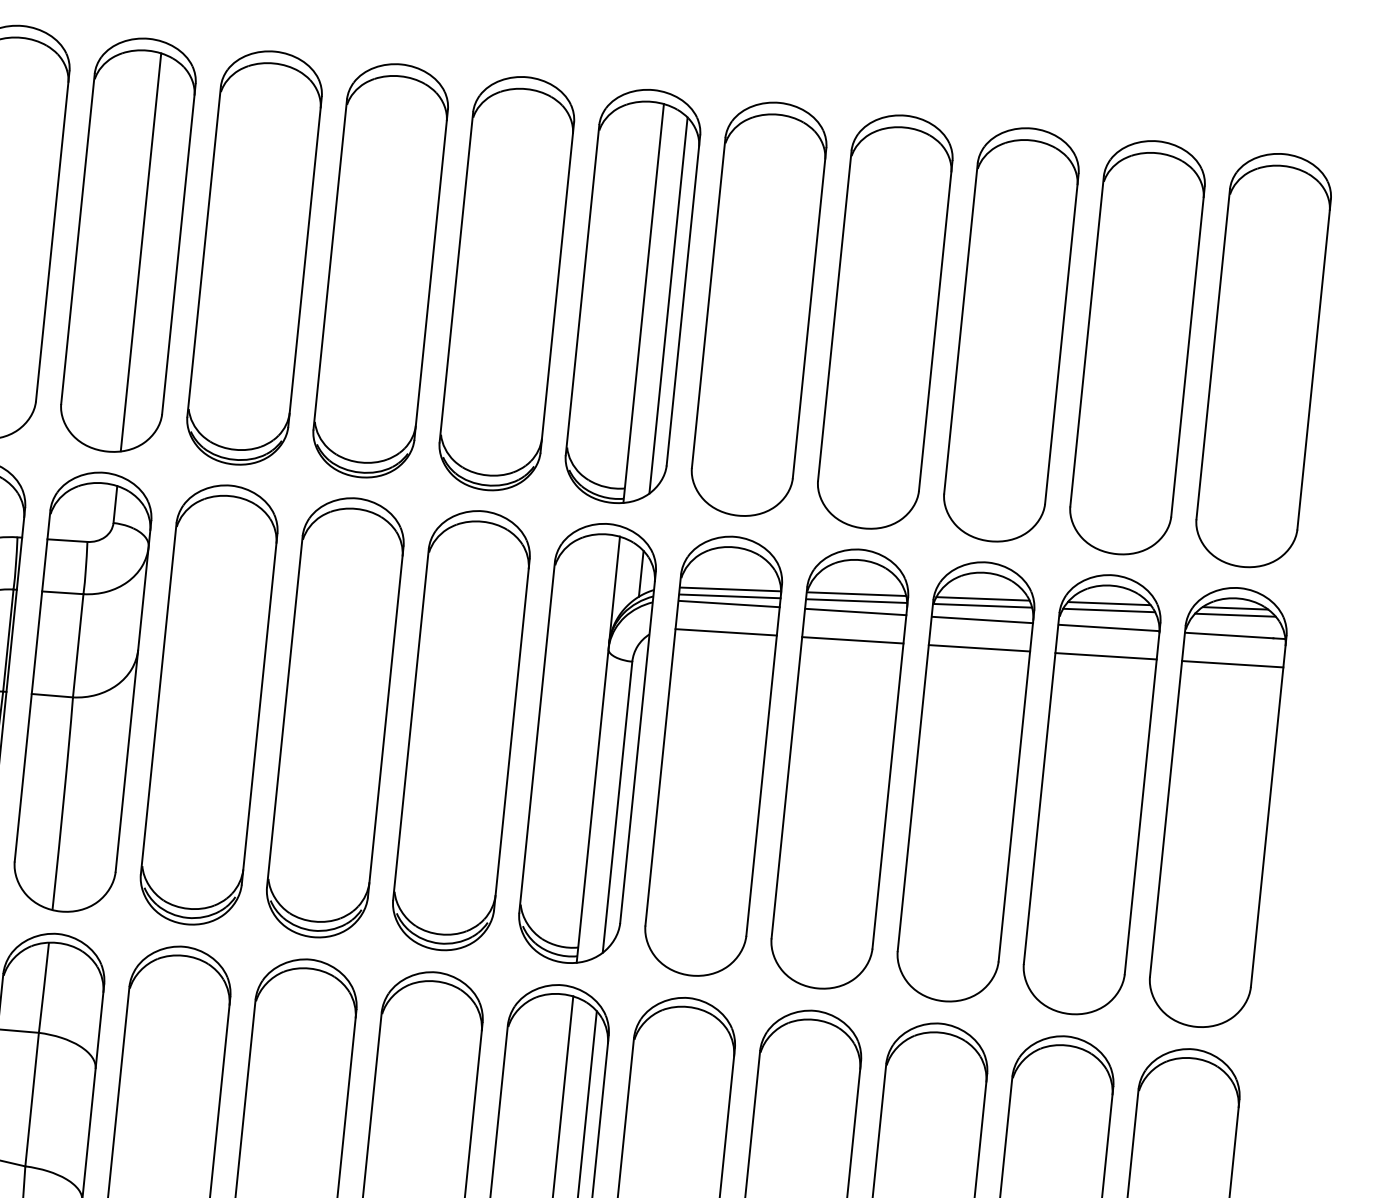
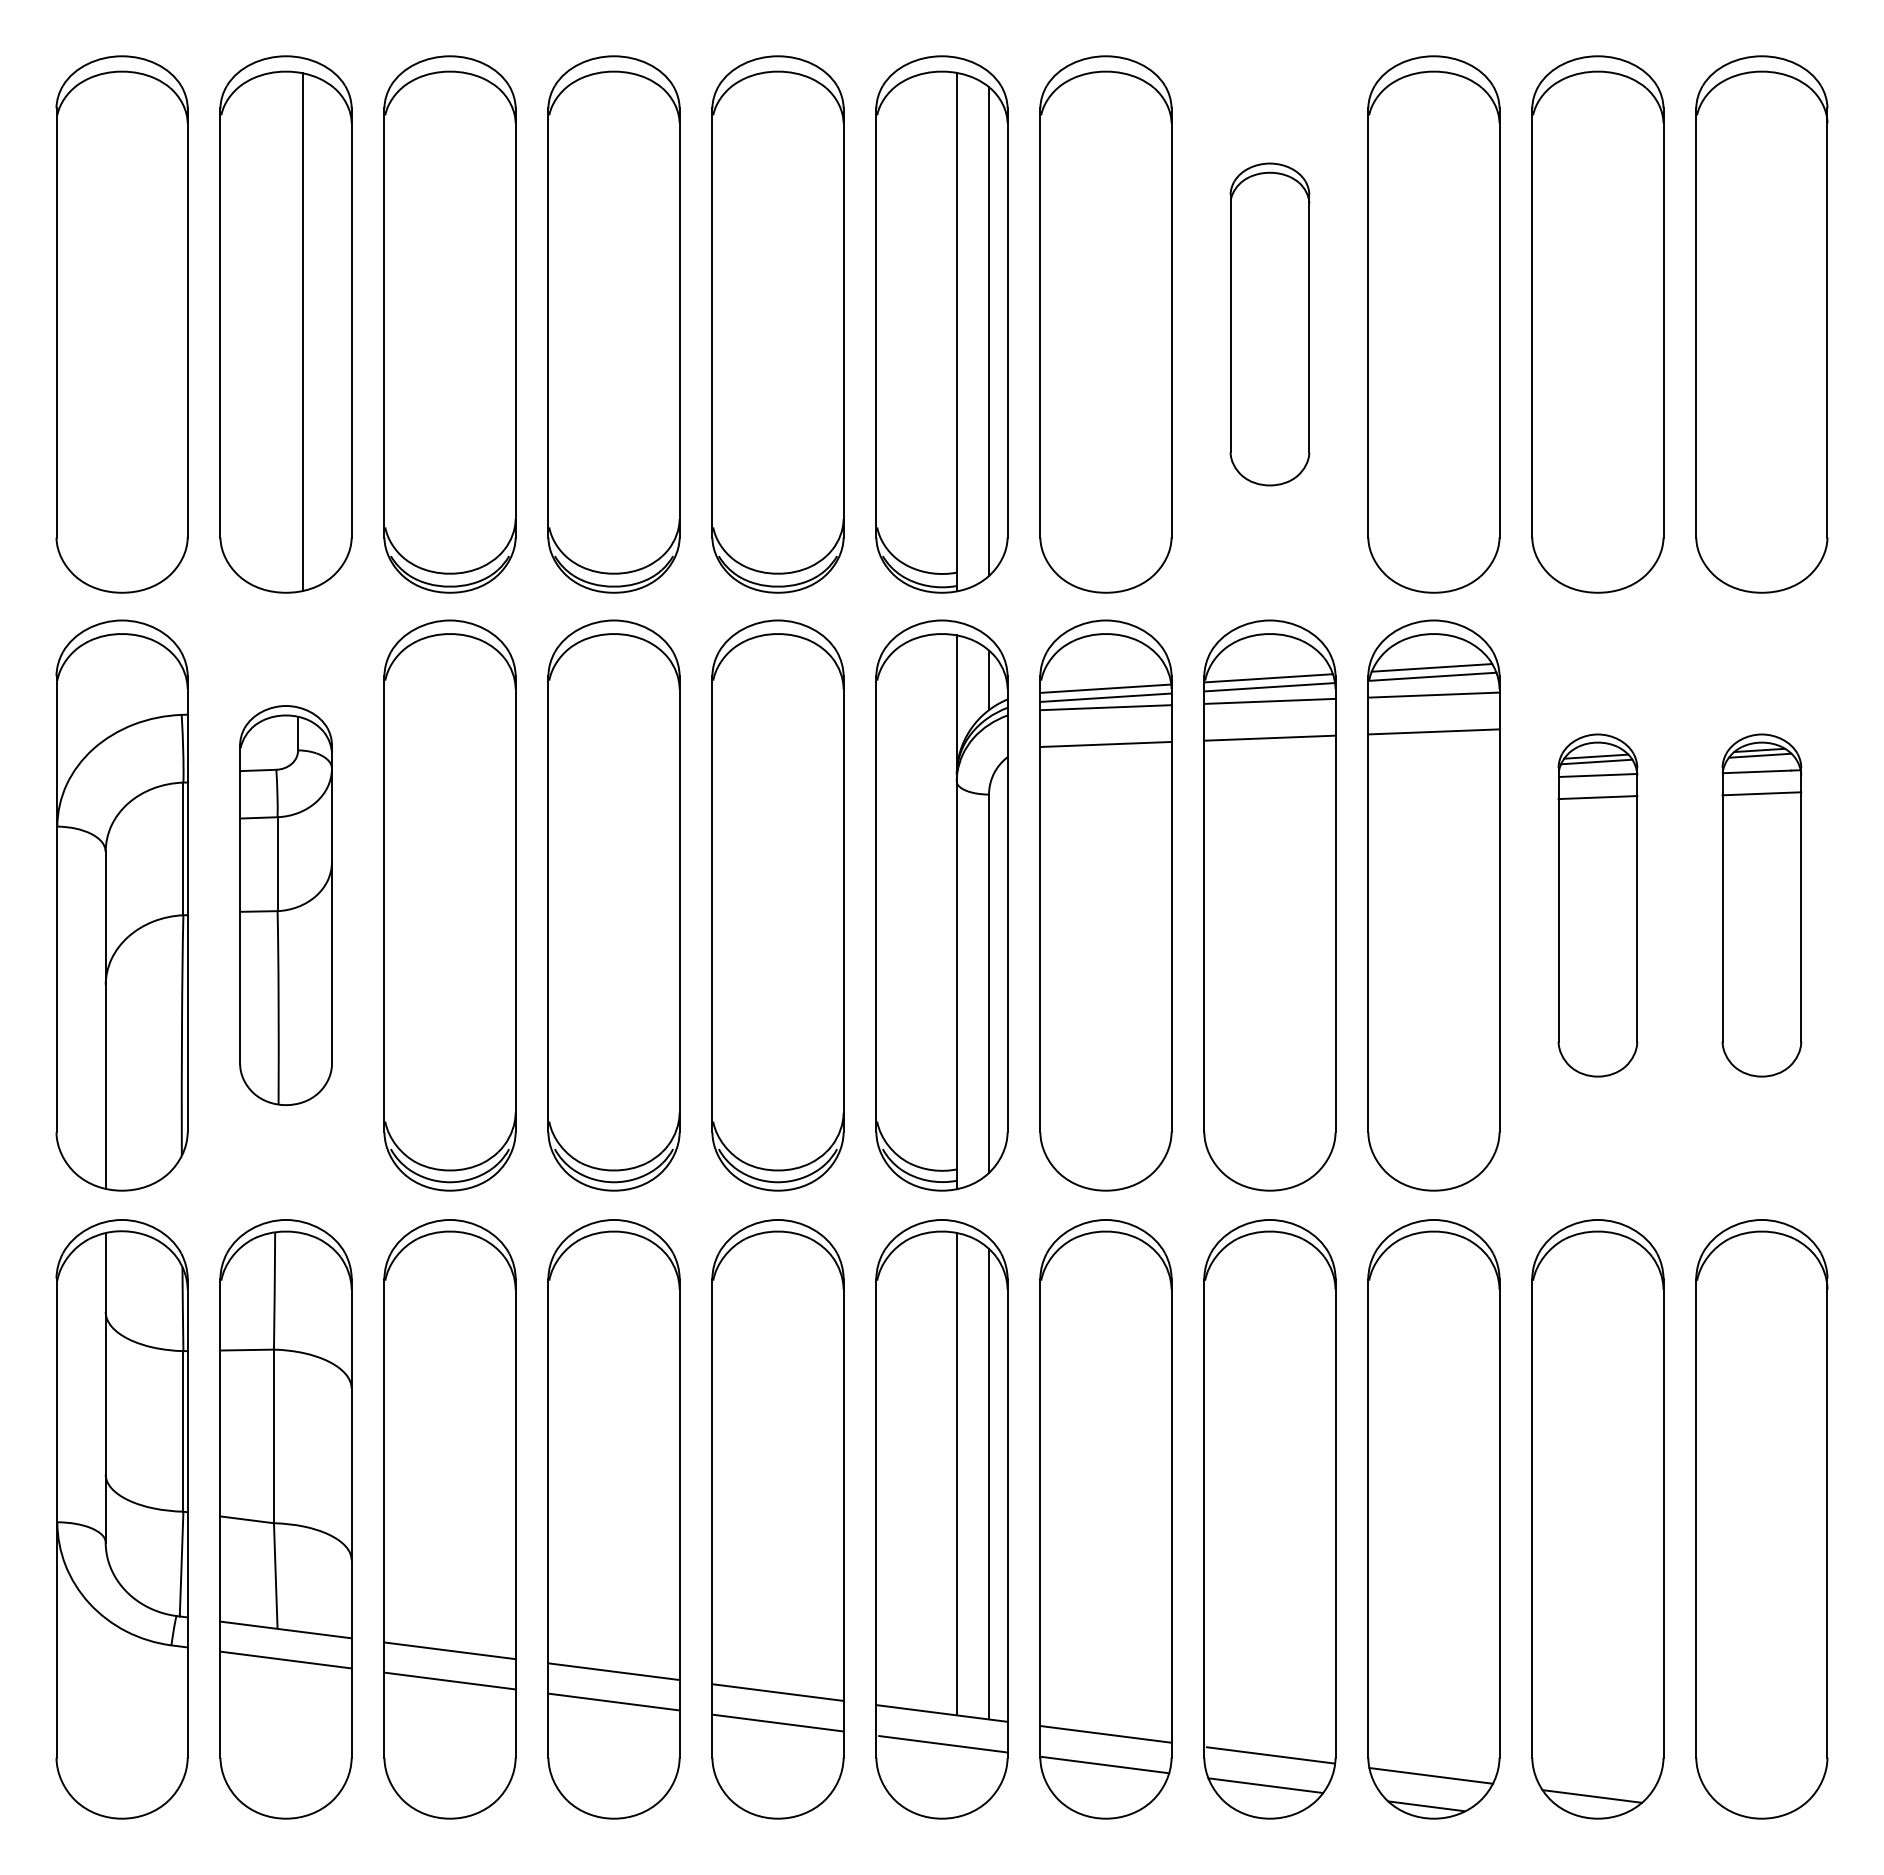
part: (884, 322) -> (1269, 324), size x0.6
part: (82, 692) -> (285, 905), size x0.7
part: (1091, 794) -> (1597, 905), size x0.6
part: (1217, 807) -> (1761, 905), size x0.6

